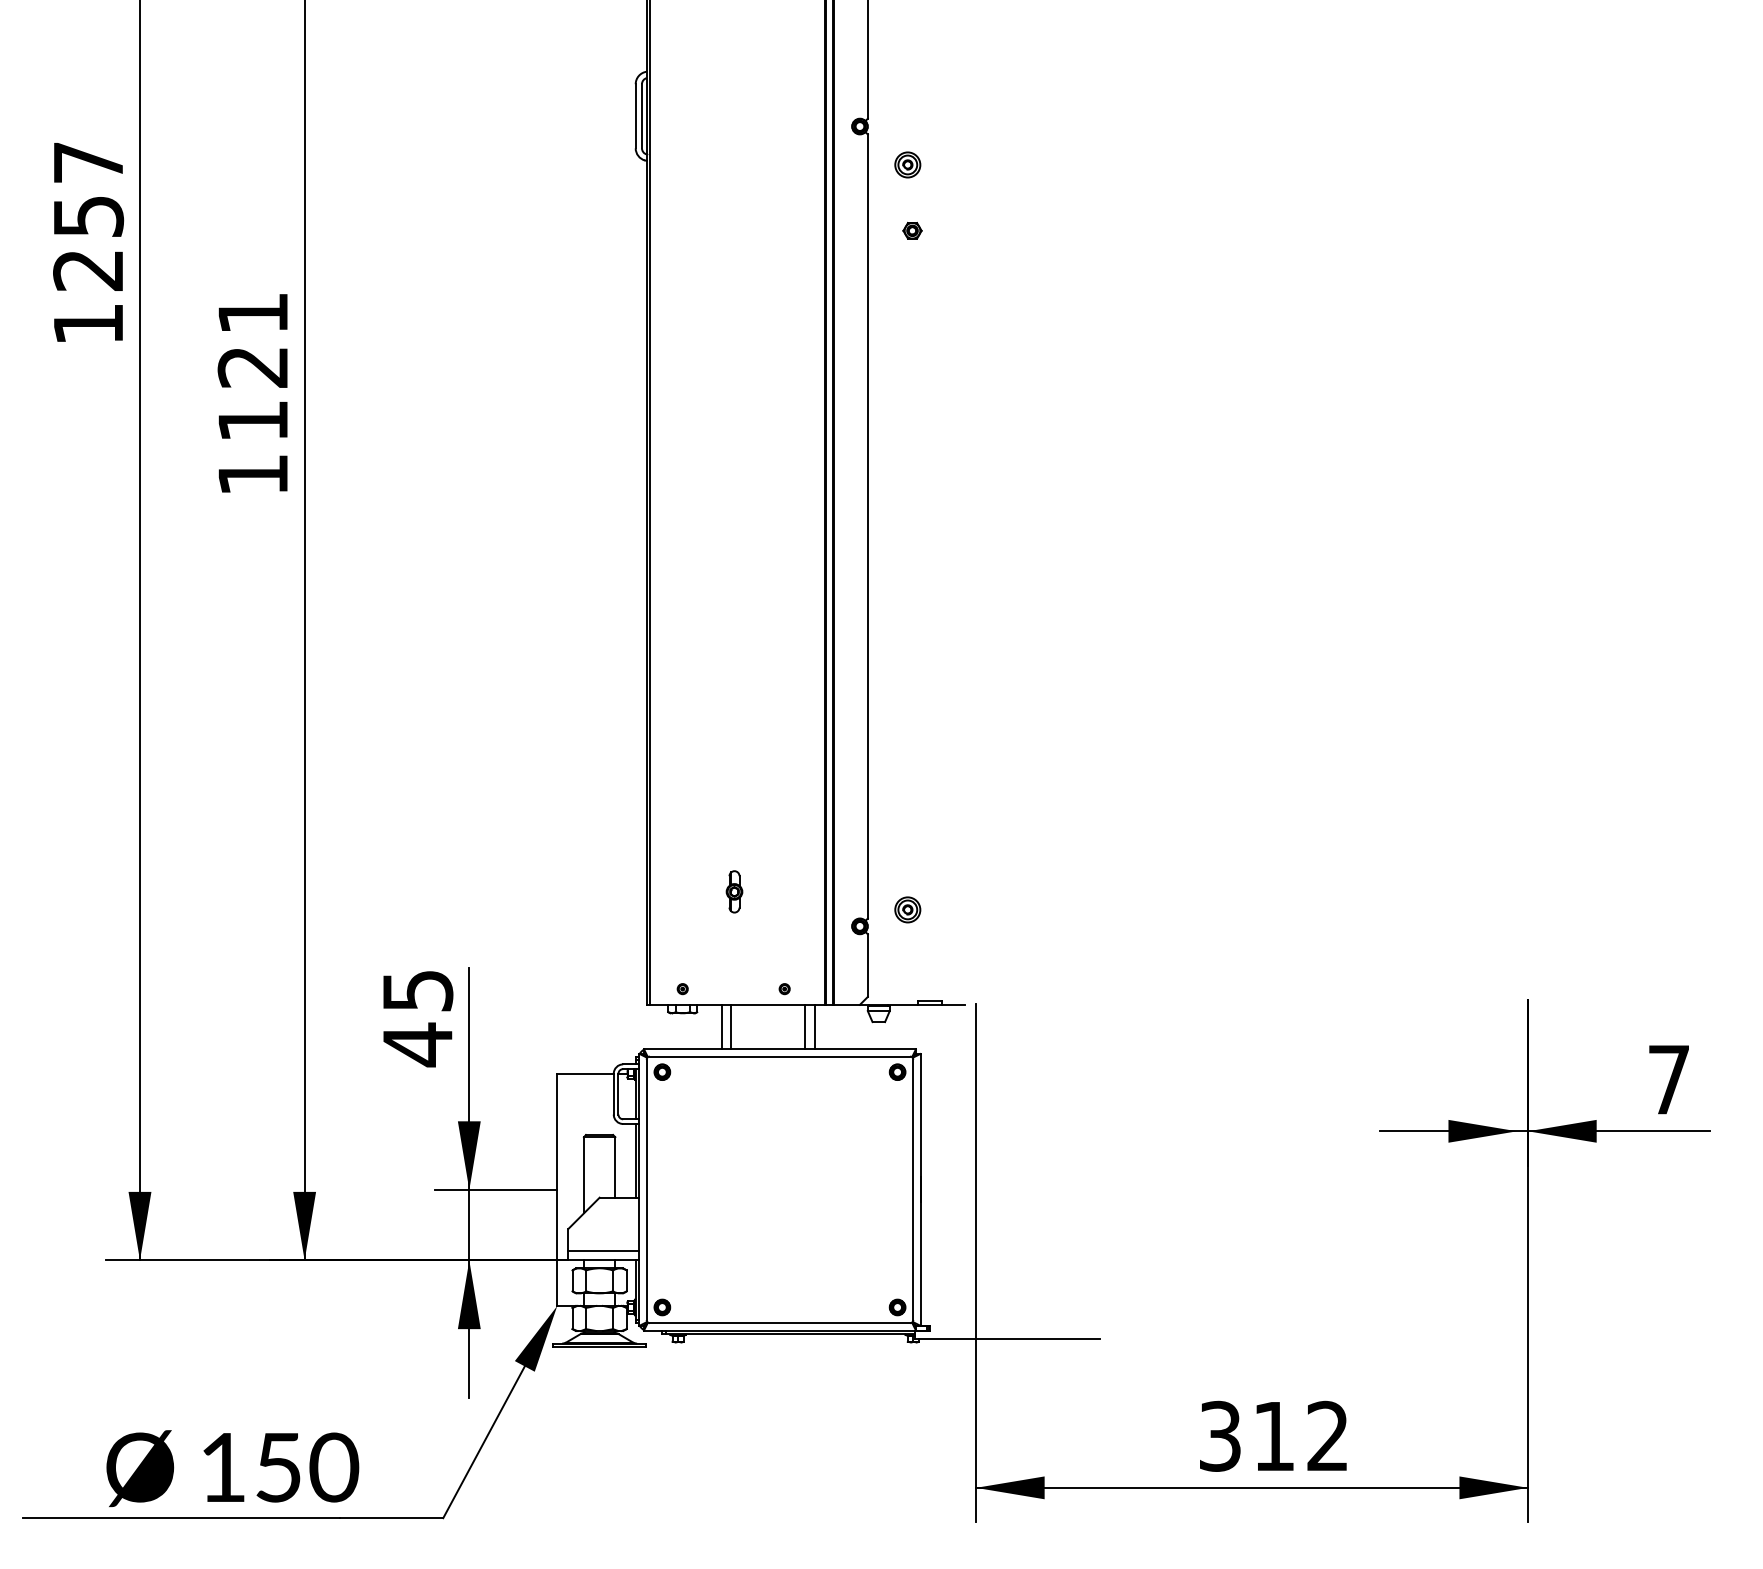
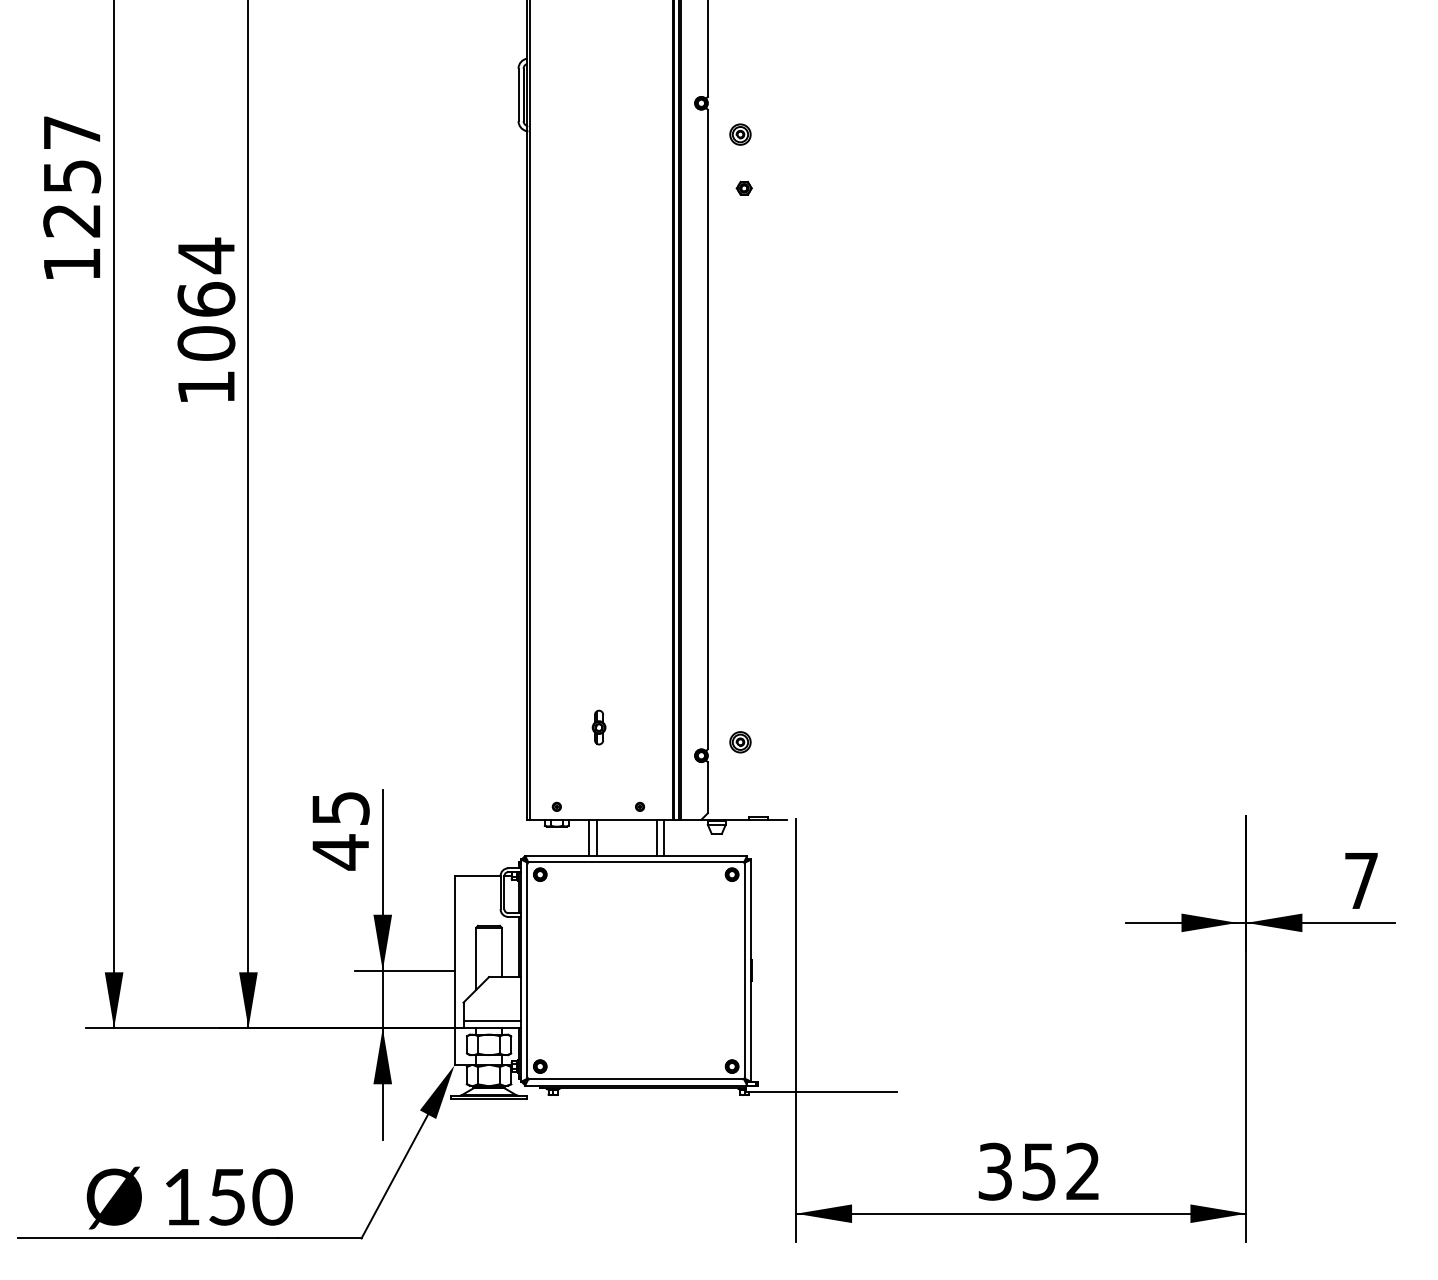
text: (253, 365) -> (206, 298), 1121 -> 1064
text: (1273, 1436) -> (1038, 1171), 312 -> 352

